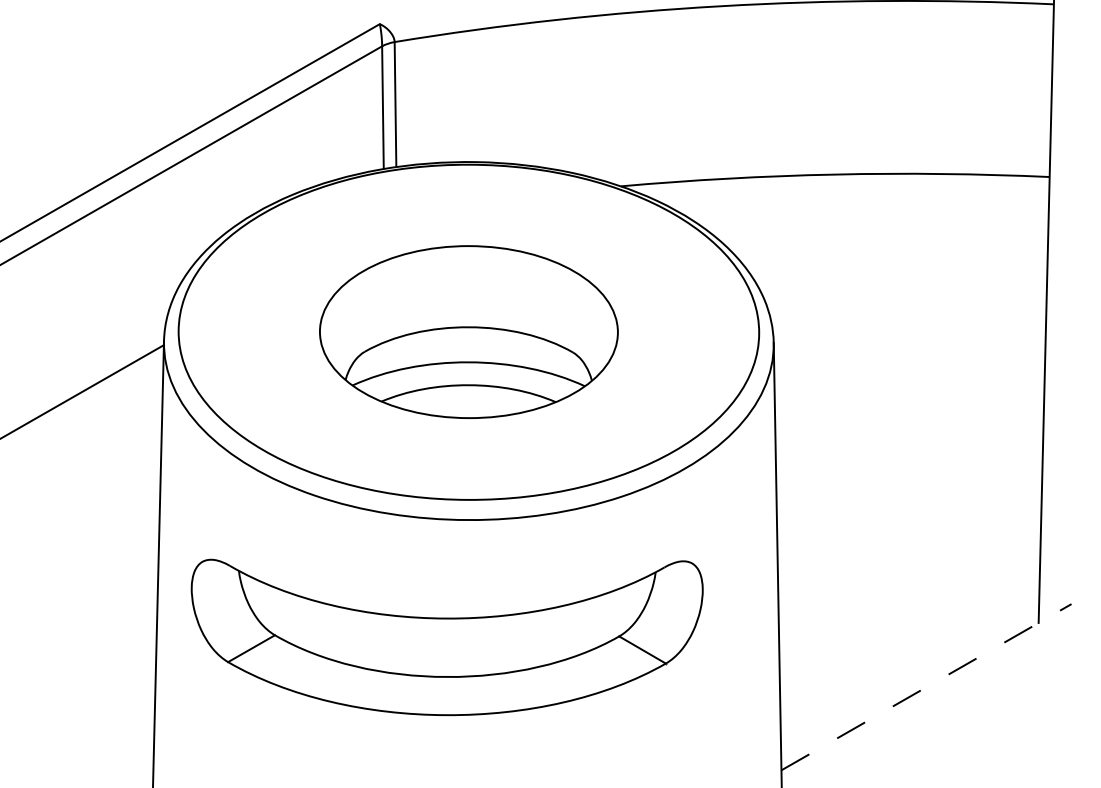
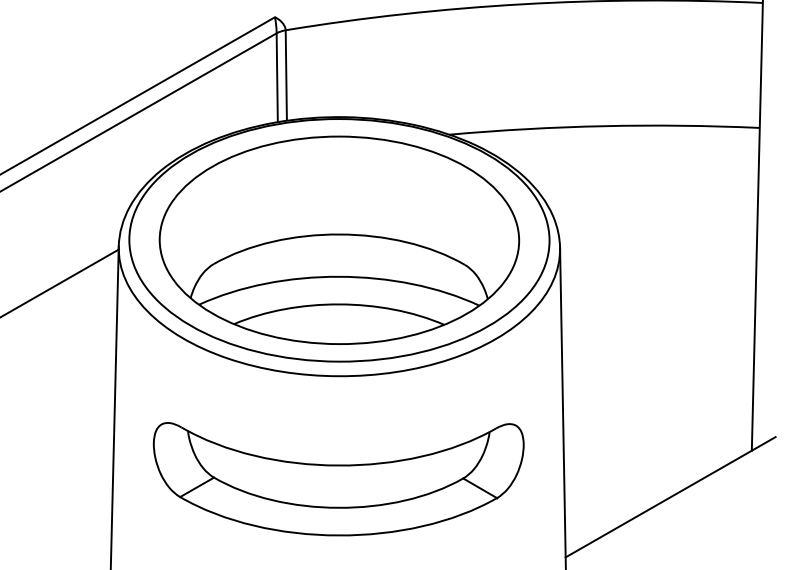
part: (468, 331) -> (339, 239), size x1.67
part: (446, 637) -> (338, 479), moved
line: (926, 687) -> (670, 497), dashed -> solid

